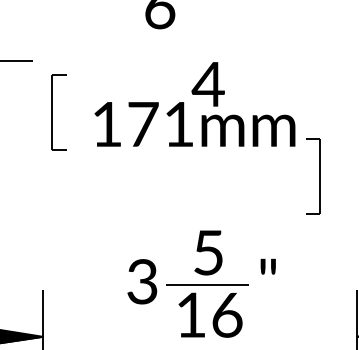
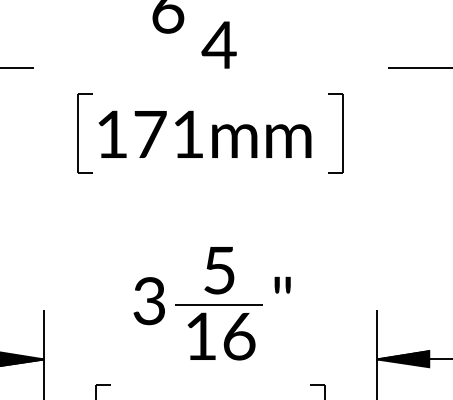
text: (207, 83) -> (218, 44), moved
part: (58, 112) -> (84, 133), moved
part: (319, 176) -> (342, 133), moved

